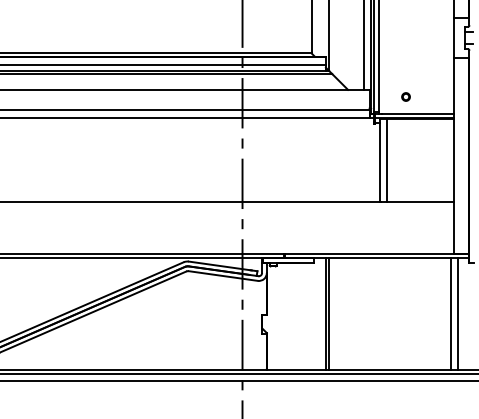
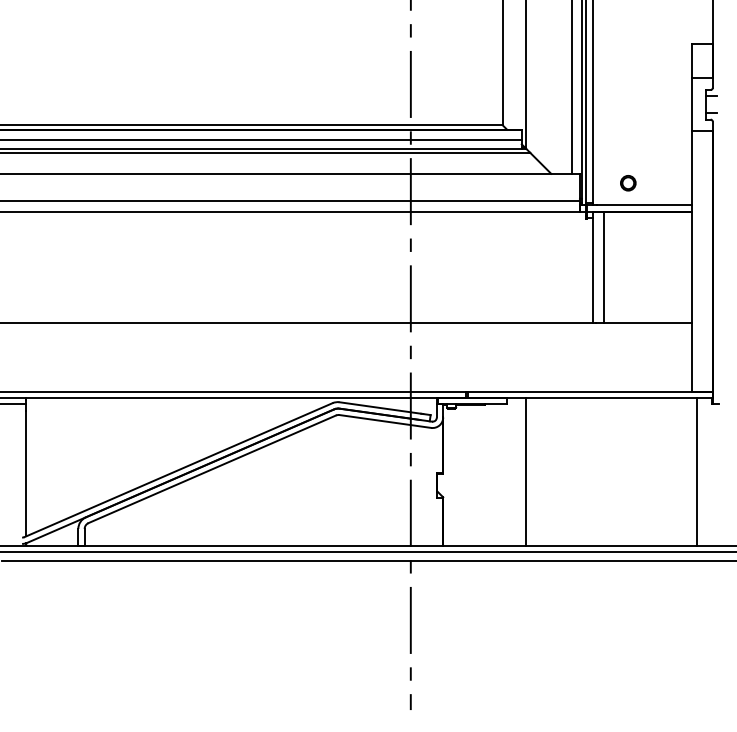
part: (406, 97) -> (628, 183), size x1.4
line: (325, 313) -> (521, 471), removed
line: (451, 313) -> (688, 471), removed

